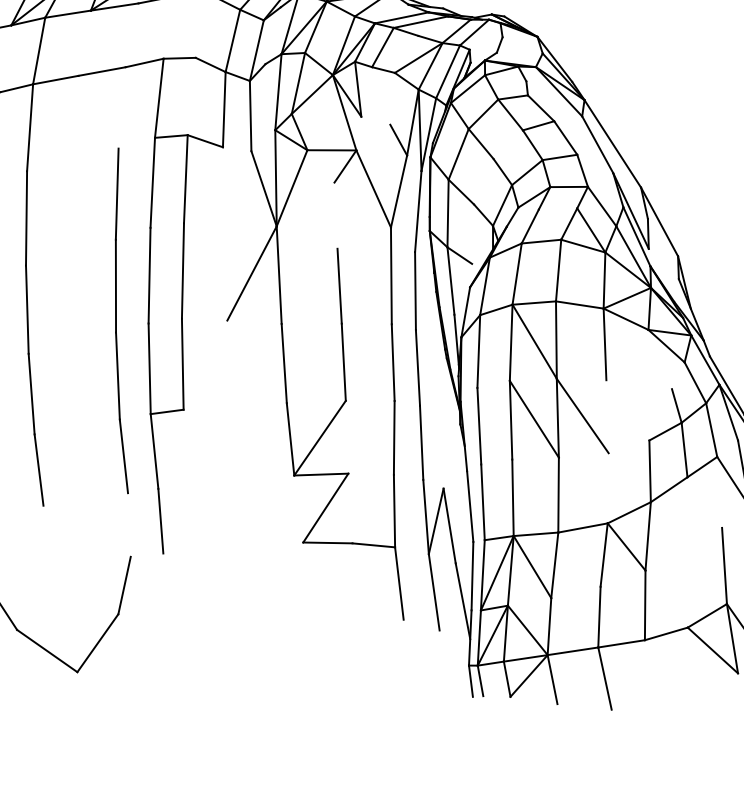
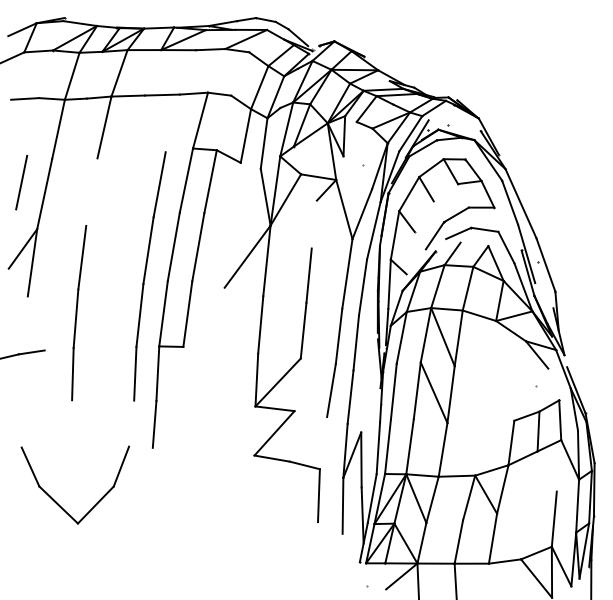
line: (25, 217) -> (91, 191), removed
line: (605, 343) -> (493, 346), removed
line: (581, 415) -> (468, 395), removed
line: (394, 511) -> (323, 443), removed

